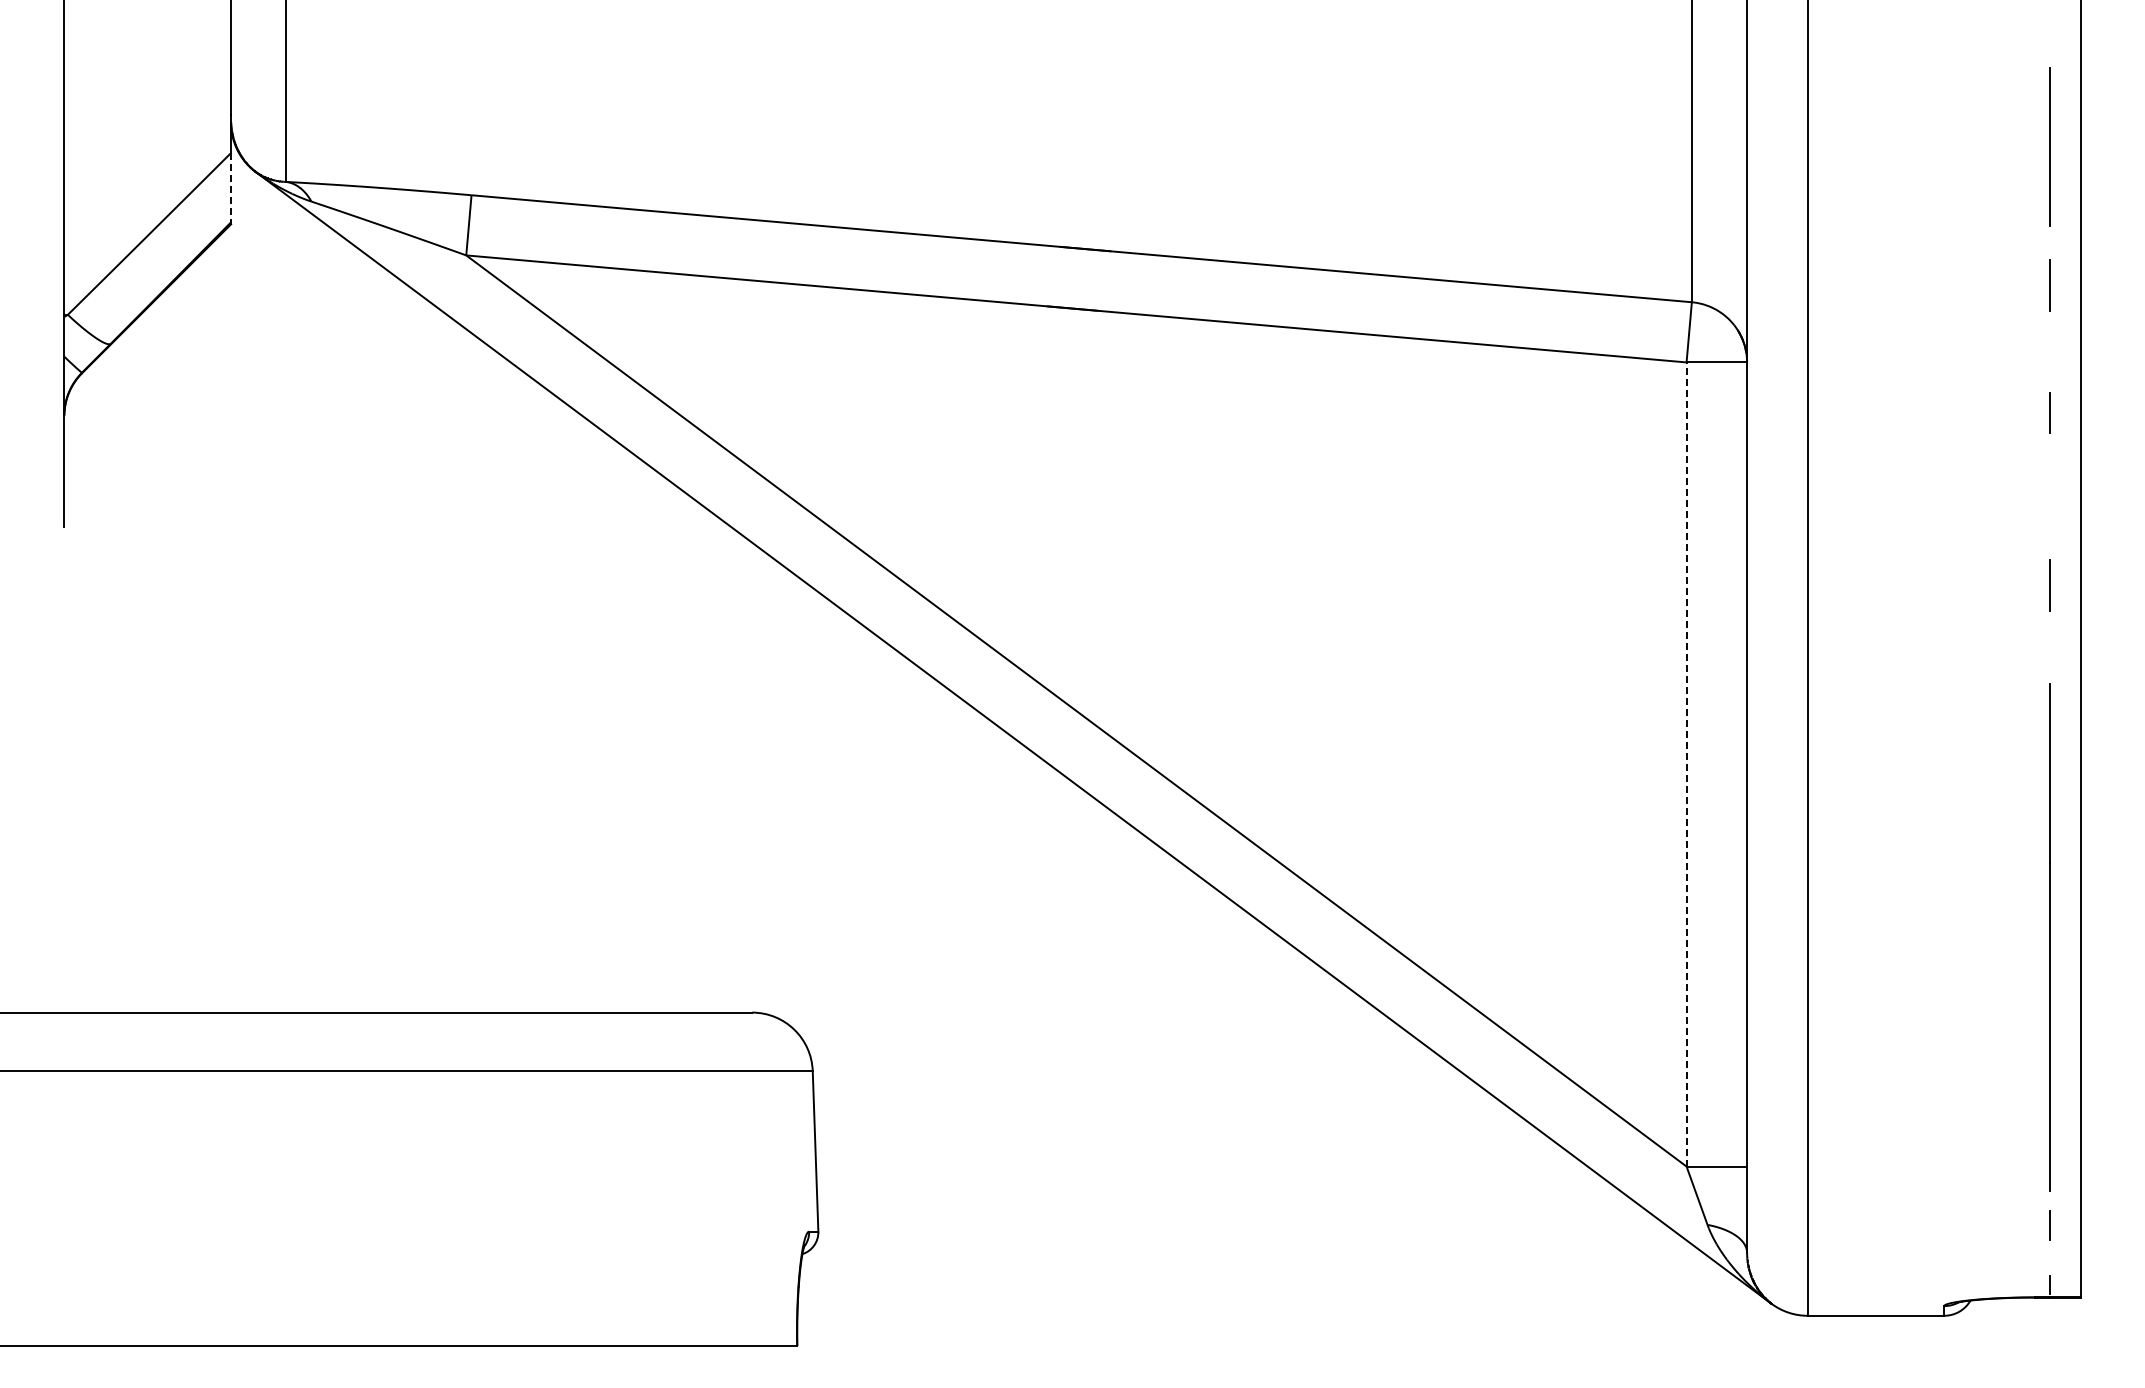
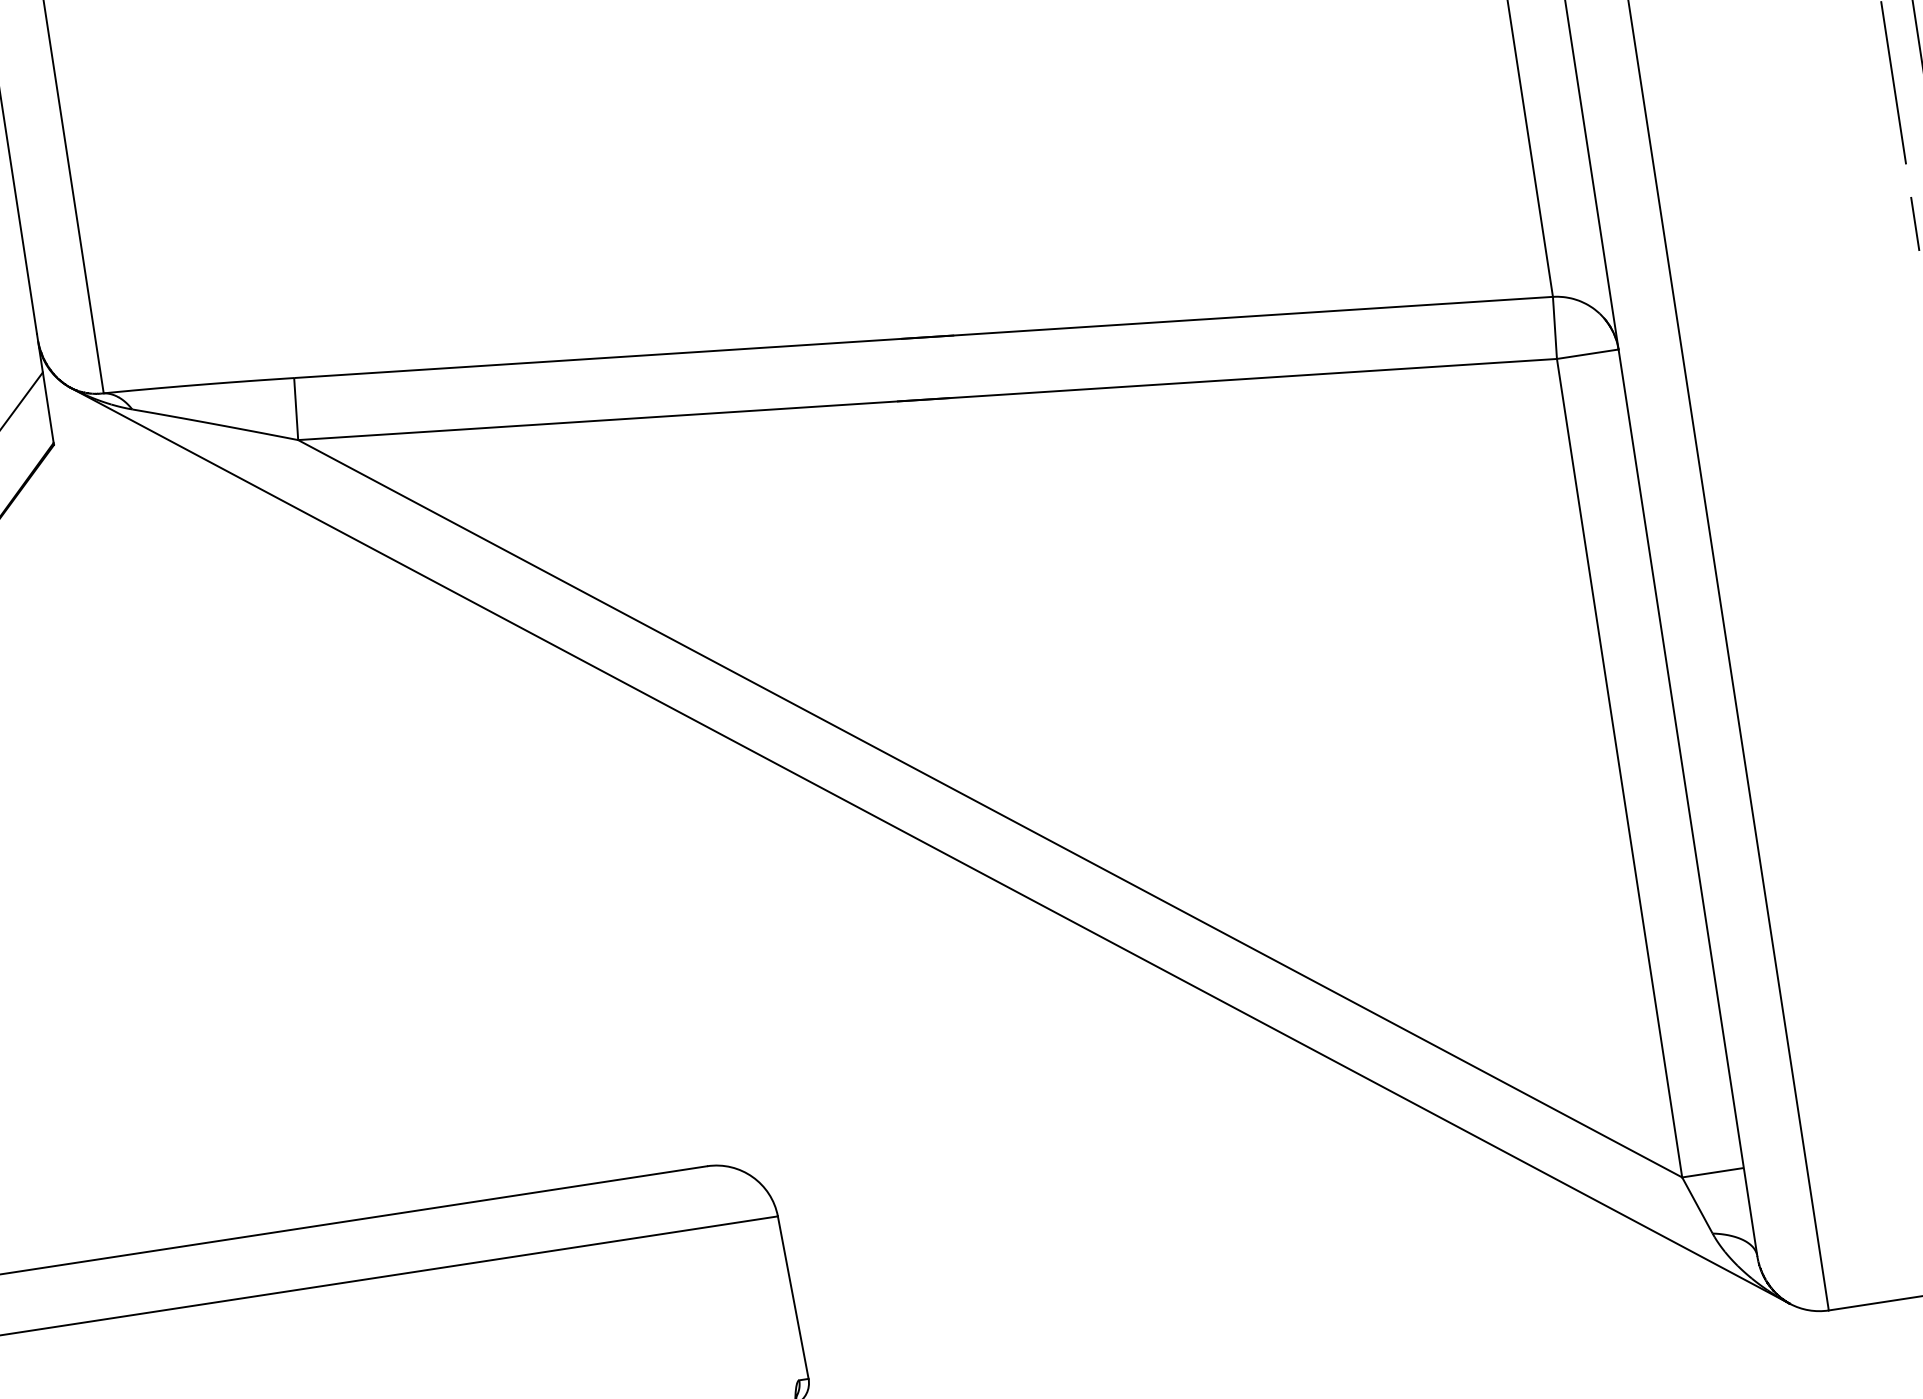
line: (231, 187) -> (48, 407), dashed -> solid
line: (1686, 764) -> (1619, 768), dashed -> solid

